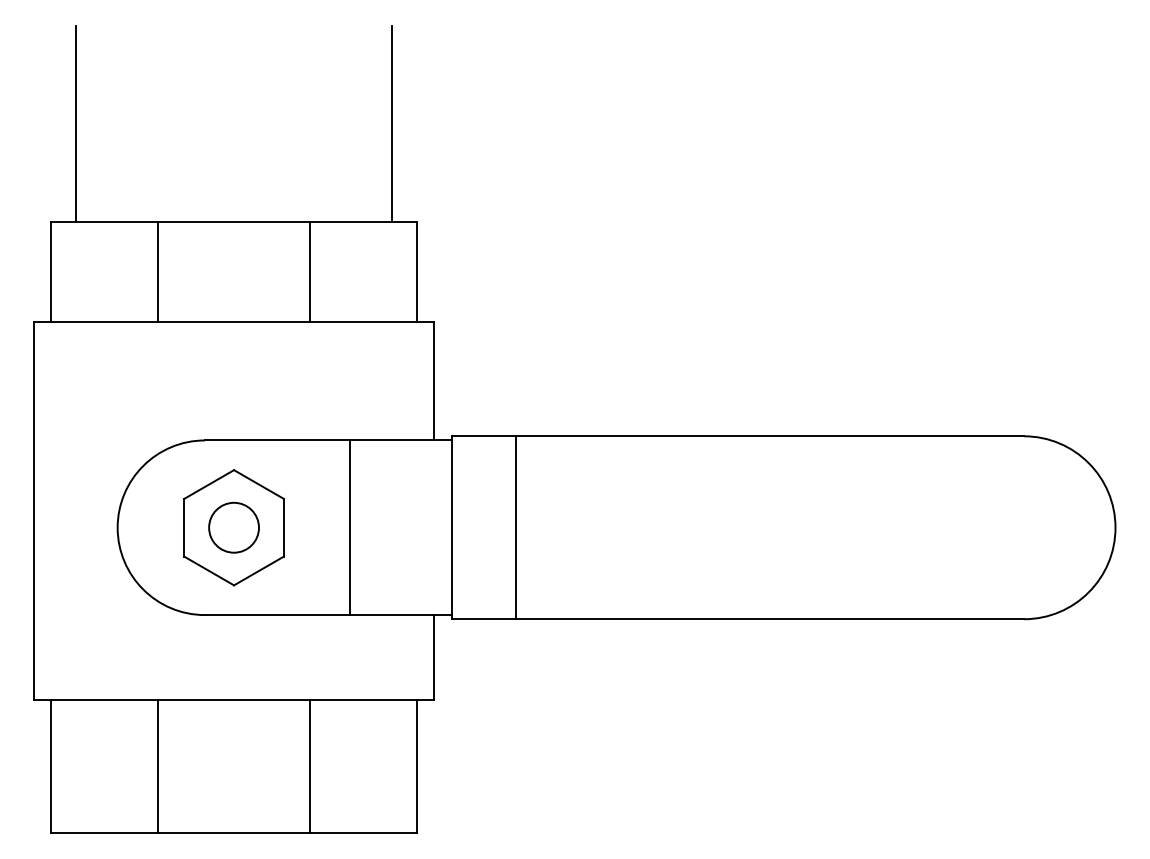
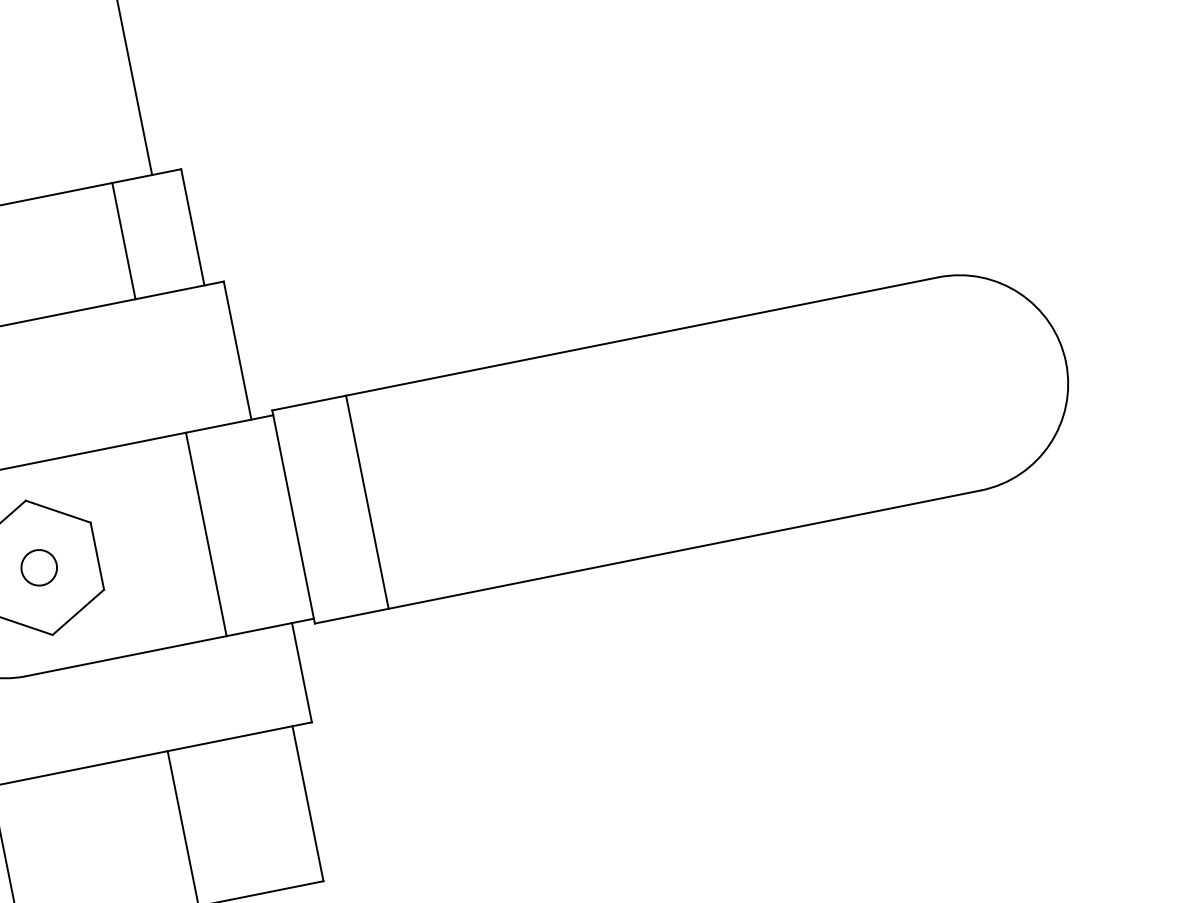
line: (309, 271) -> (123, 240), moved
circle: (234, 527) -> (39, 567), size x0.6
line: (350, 527) -> (206, 534), moved

